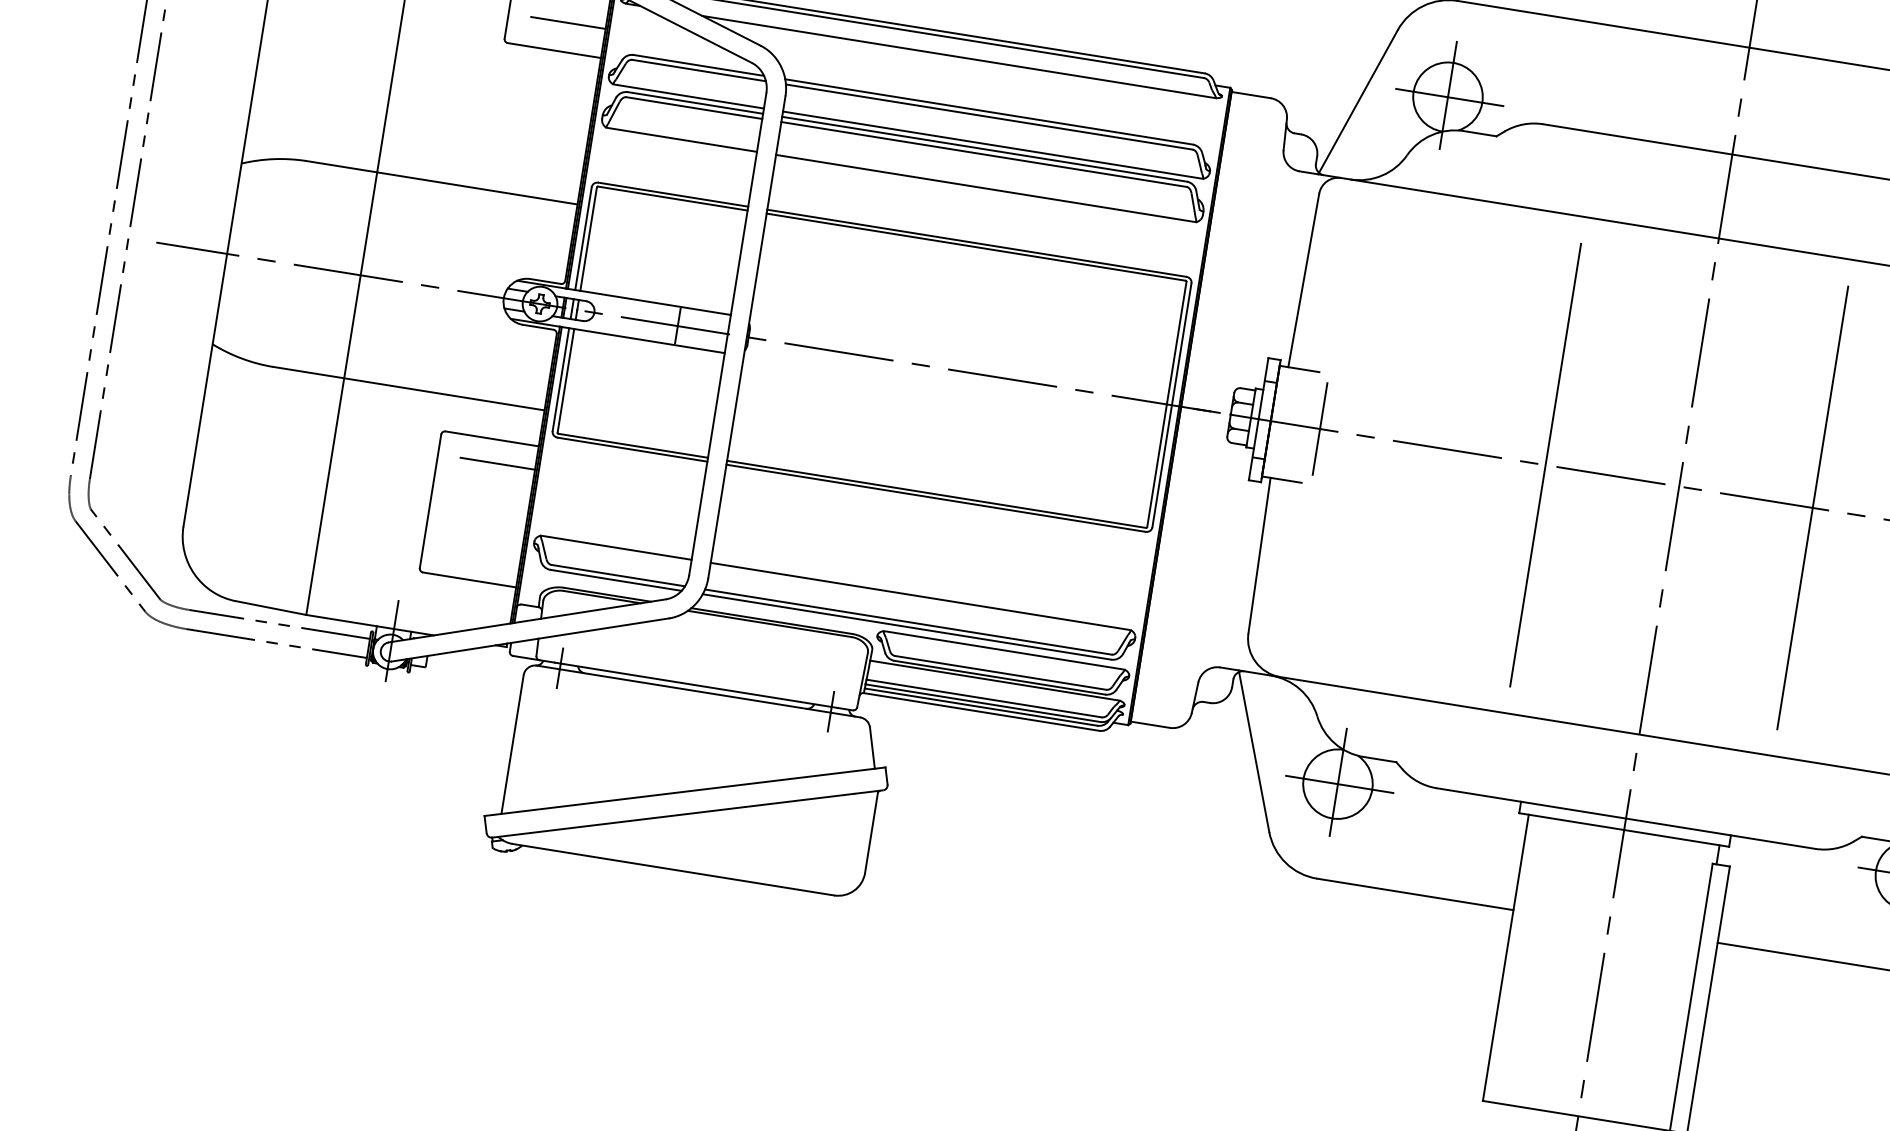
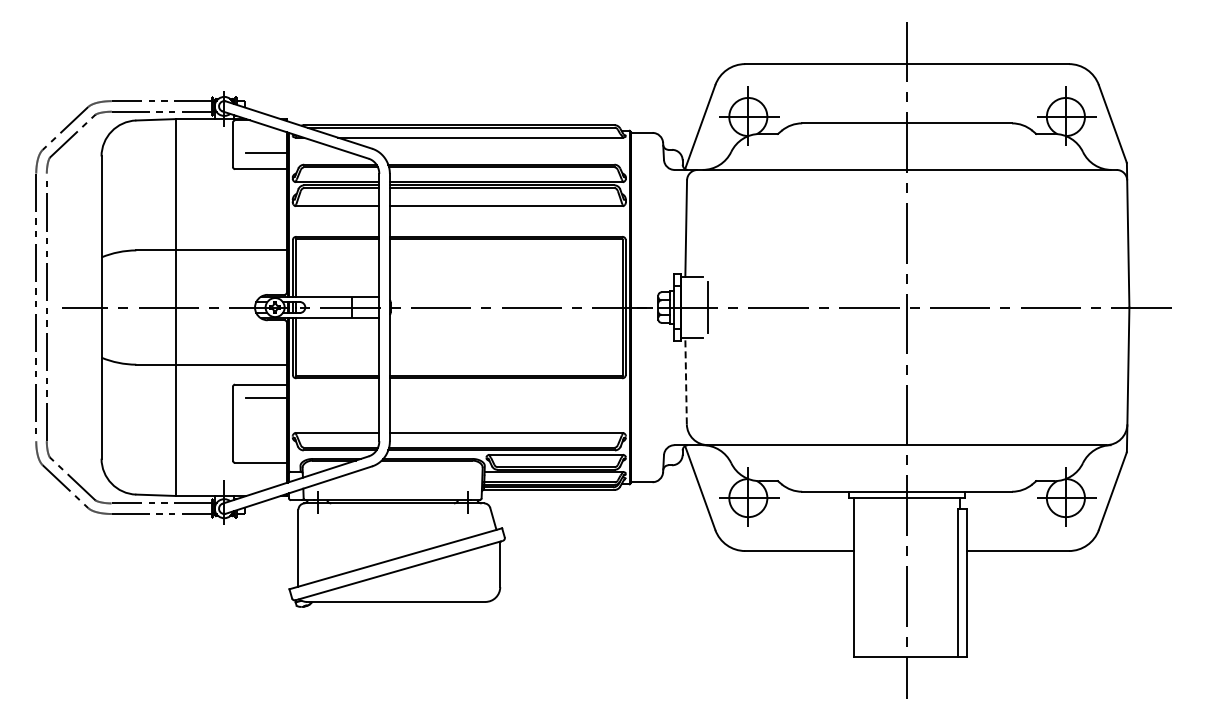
line: (1546, 465) -> (833, 307), removed
line: (1813, 507) -> (981, 307), removed
line: (1260, 554) -> (686, 380), solid -> dashed

